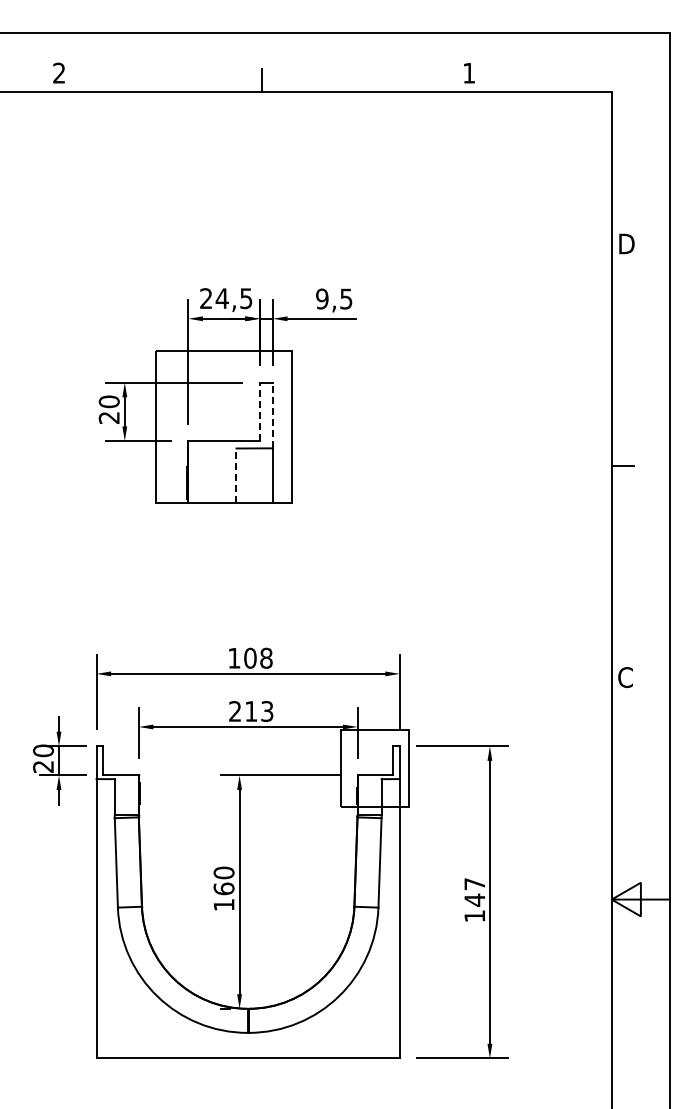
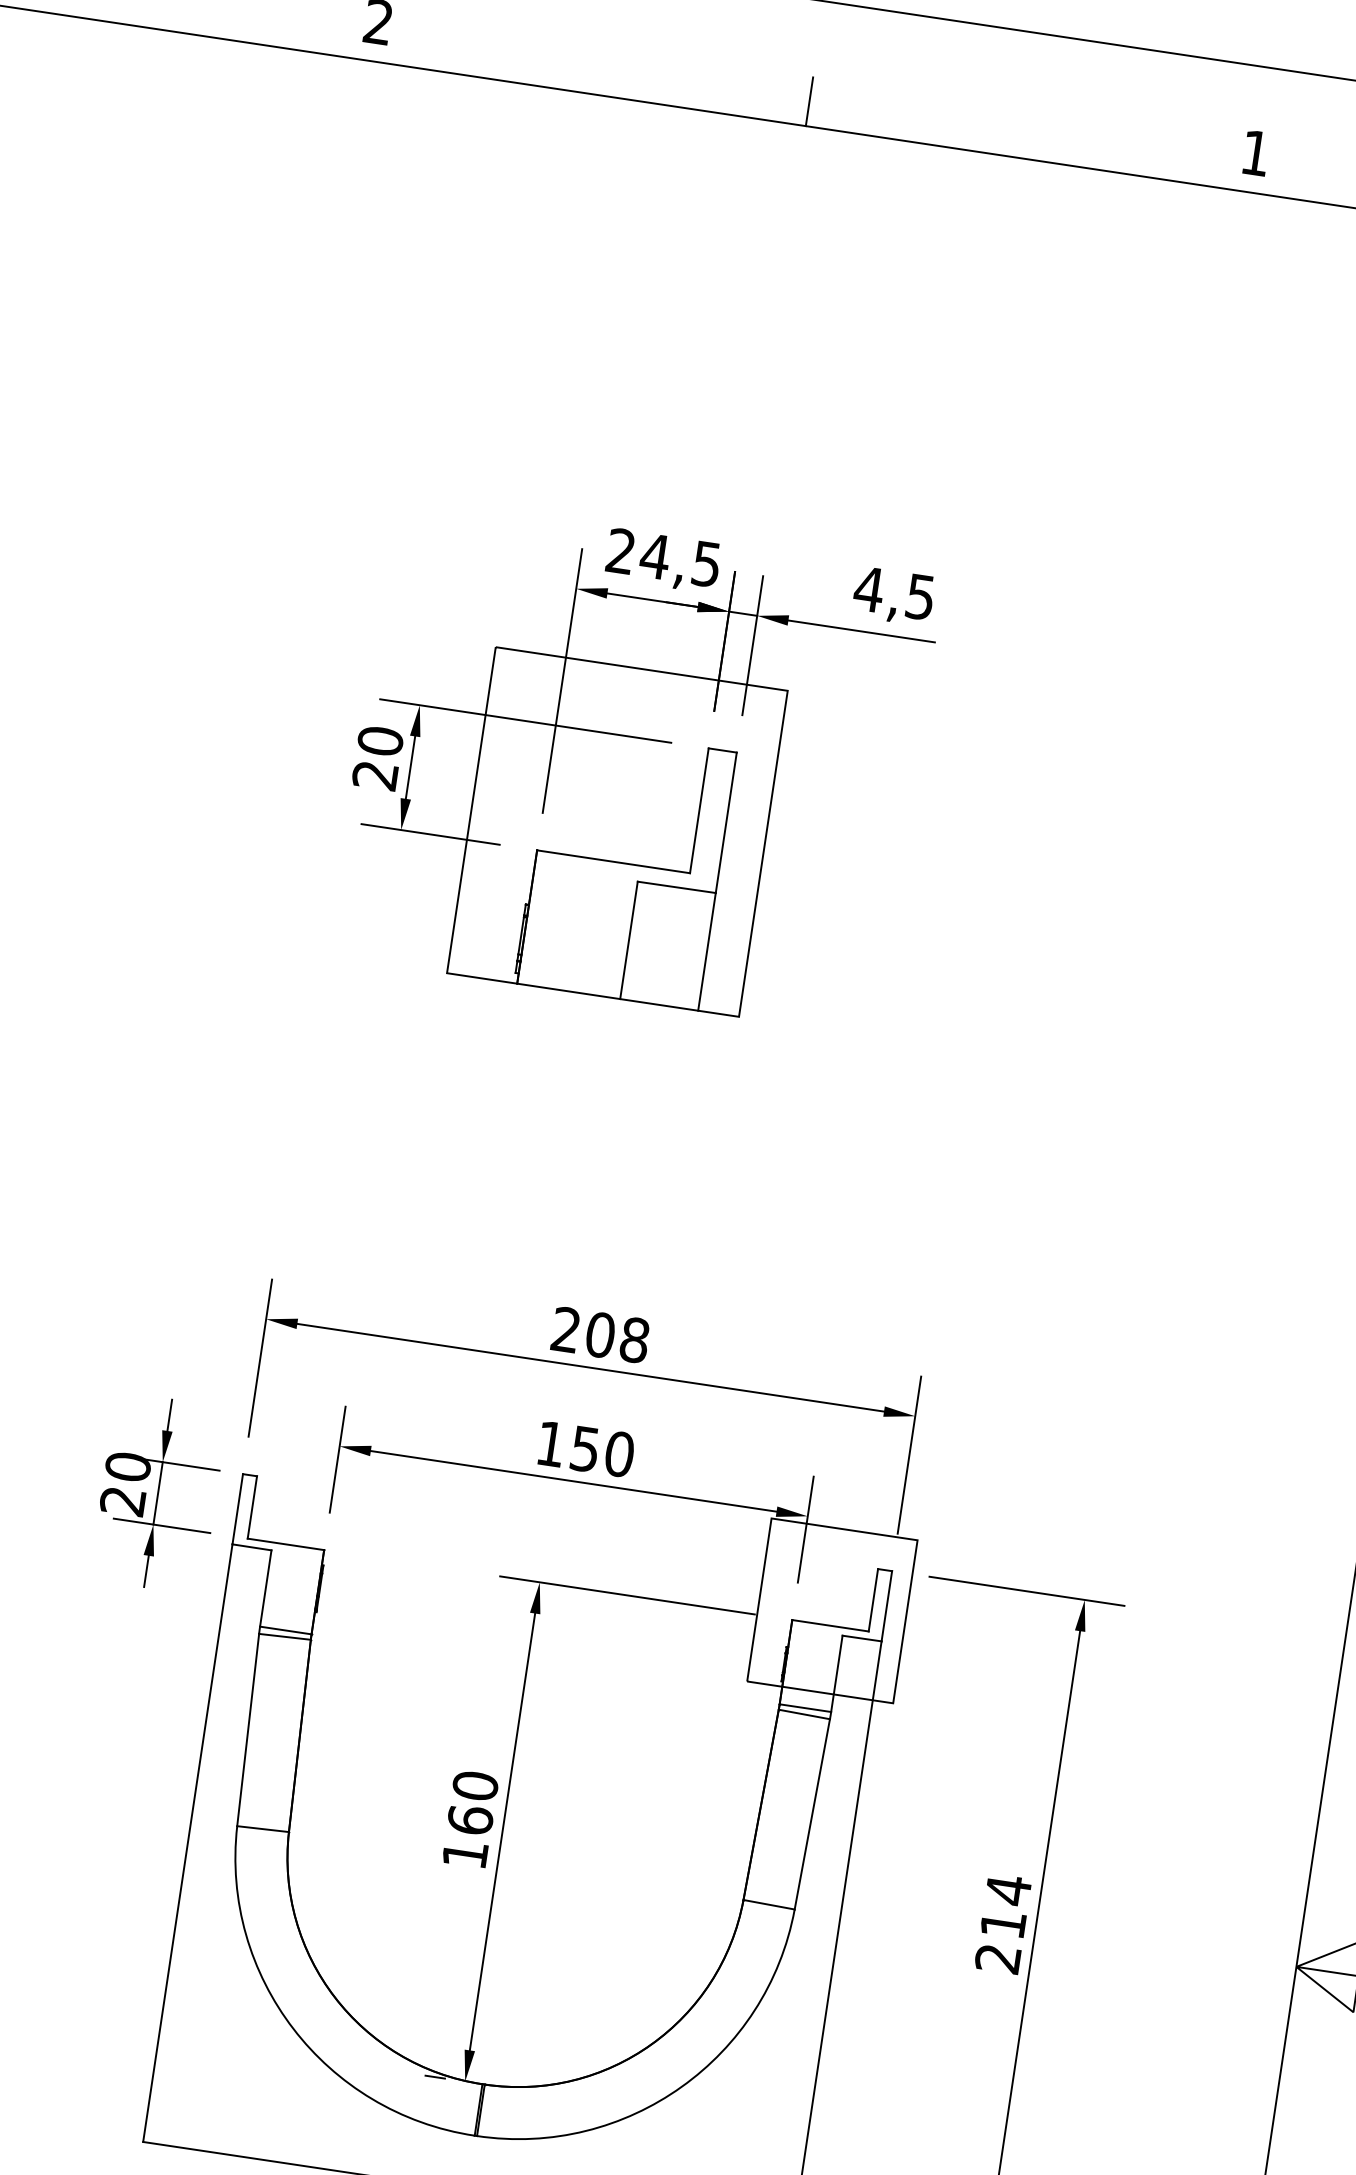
text: (321, 298) -> (867, 587), 9,5 -> 4,5
line: (259, 411) -> (698, 809), dashed -> solid
line: (272, 415) -> (725, 822), dashed -> solid
line: (236, 475) -> (629, 939), dashed -> solid
text: (234, 657) -> (566, 1328), 108 -> 208
text: (251, 711) -> (585, 1449), 213 -> 150
text: (474, 899) -> (1002, 1922), 147 -> 214

